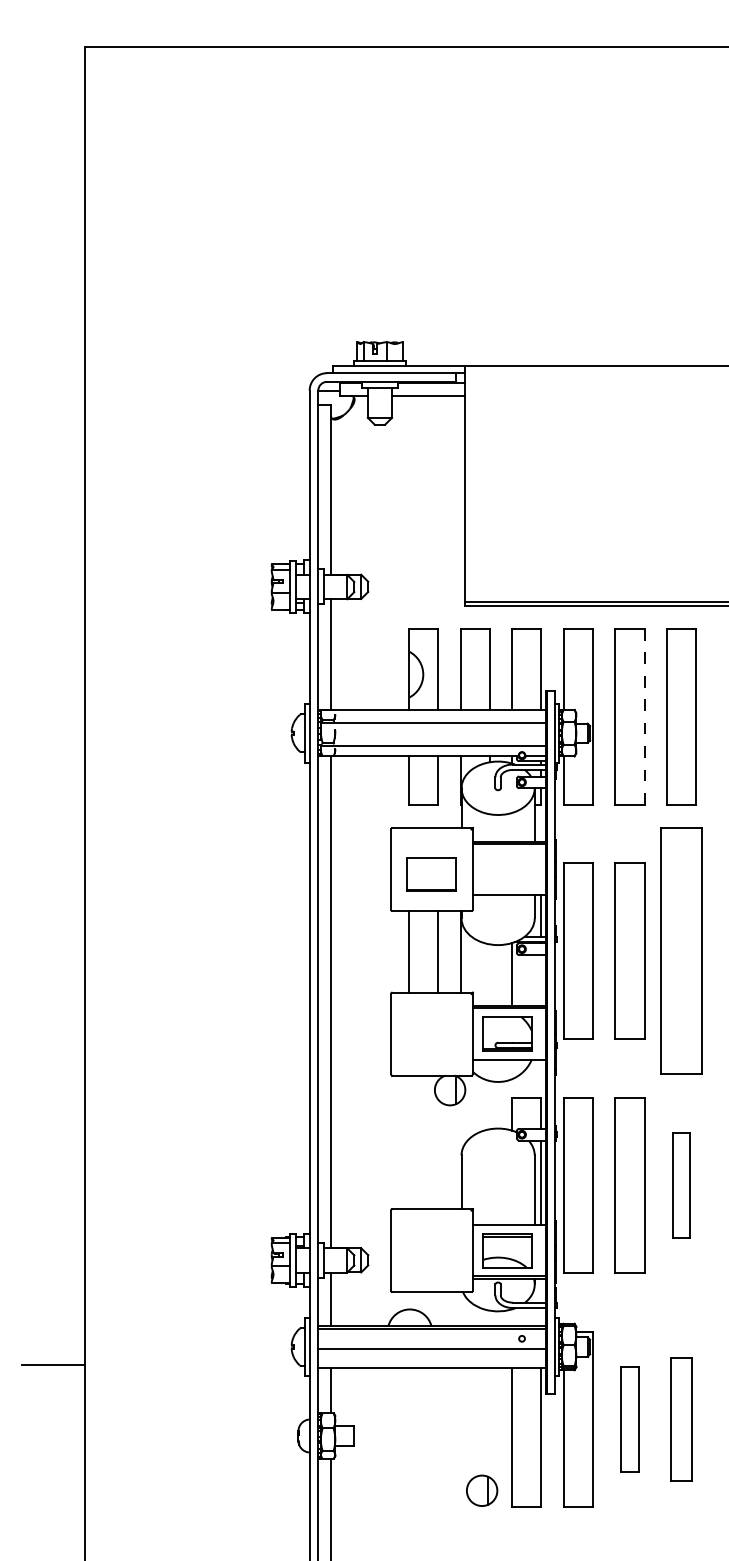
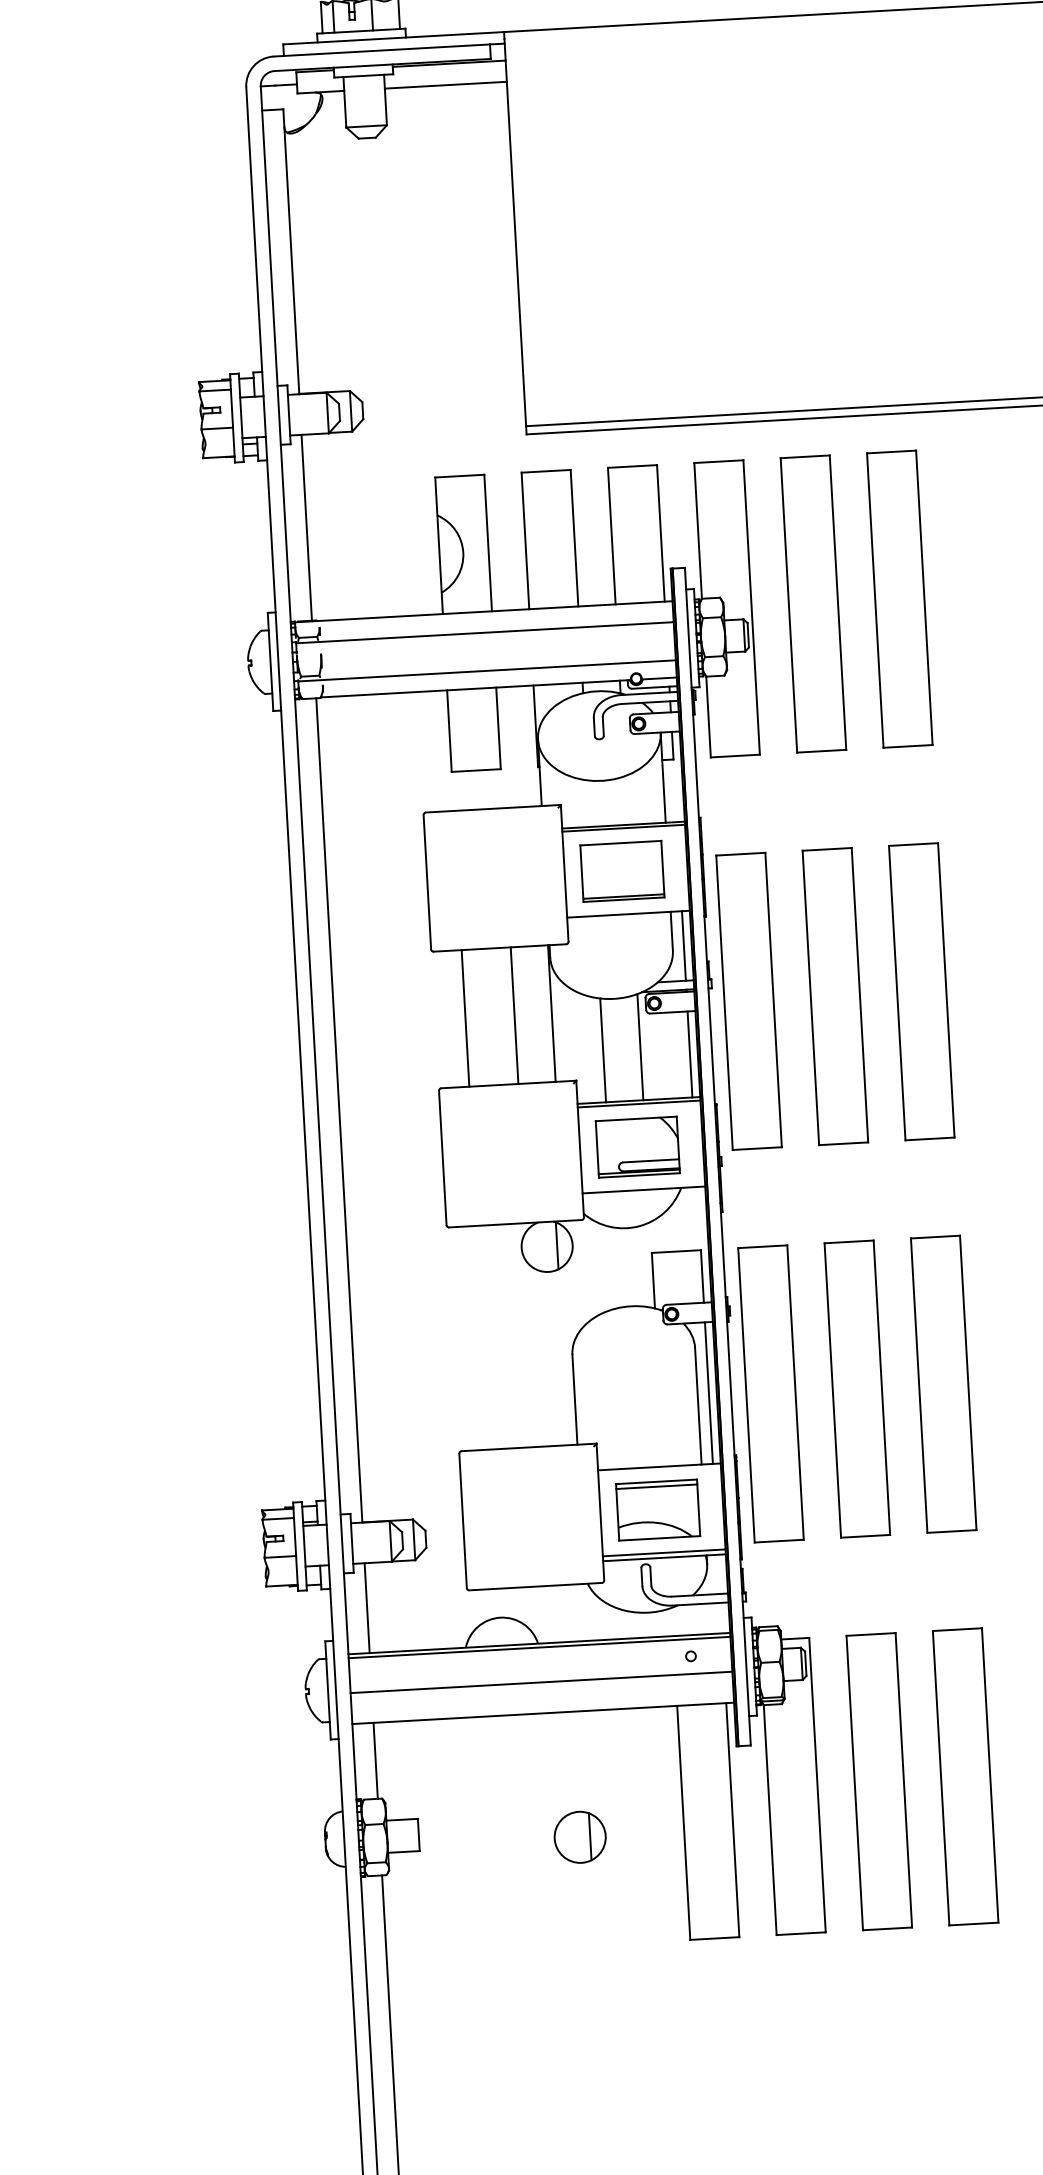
line: (644, 716) -> (837, 602), dashed -> solid
part: (431, 874) -> (622, 871), moved
part: (681, 950) -> (921, 990), size x0.71
line: (489, 975) -> (602, 1050), added
line: (541, 980) -> (690, 1054), added
part: (681, 1185) -> (943, 1384), size x1.67
part: (629, 1419) -> (878, 1781), size x1.67
part: (681, 1419) -> (965, 1776), size x1.43
part: (482, 1490) -> (580, 1836), moved

